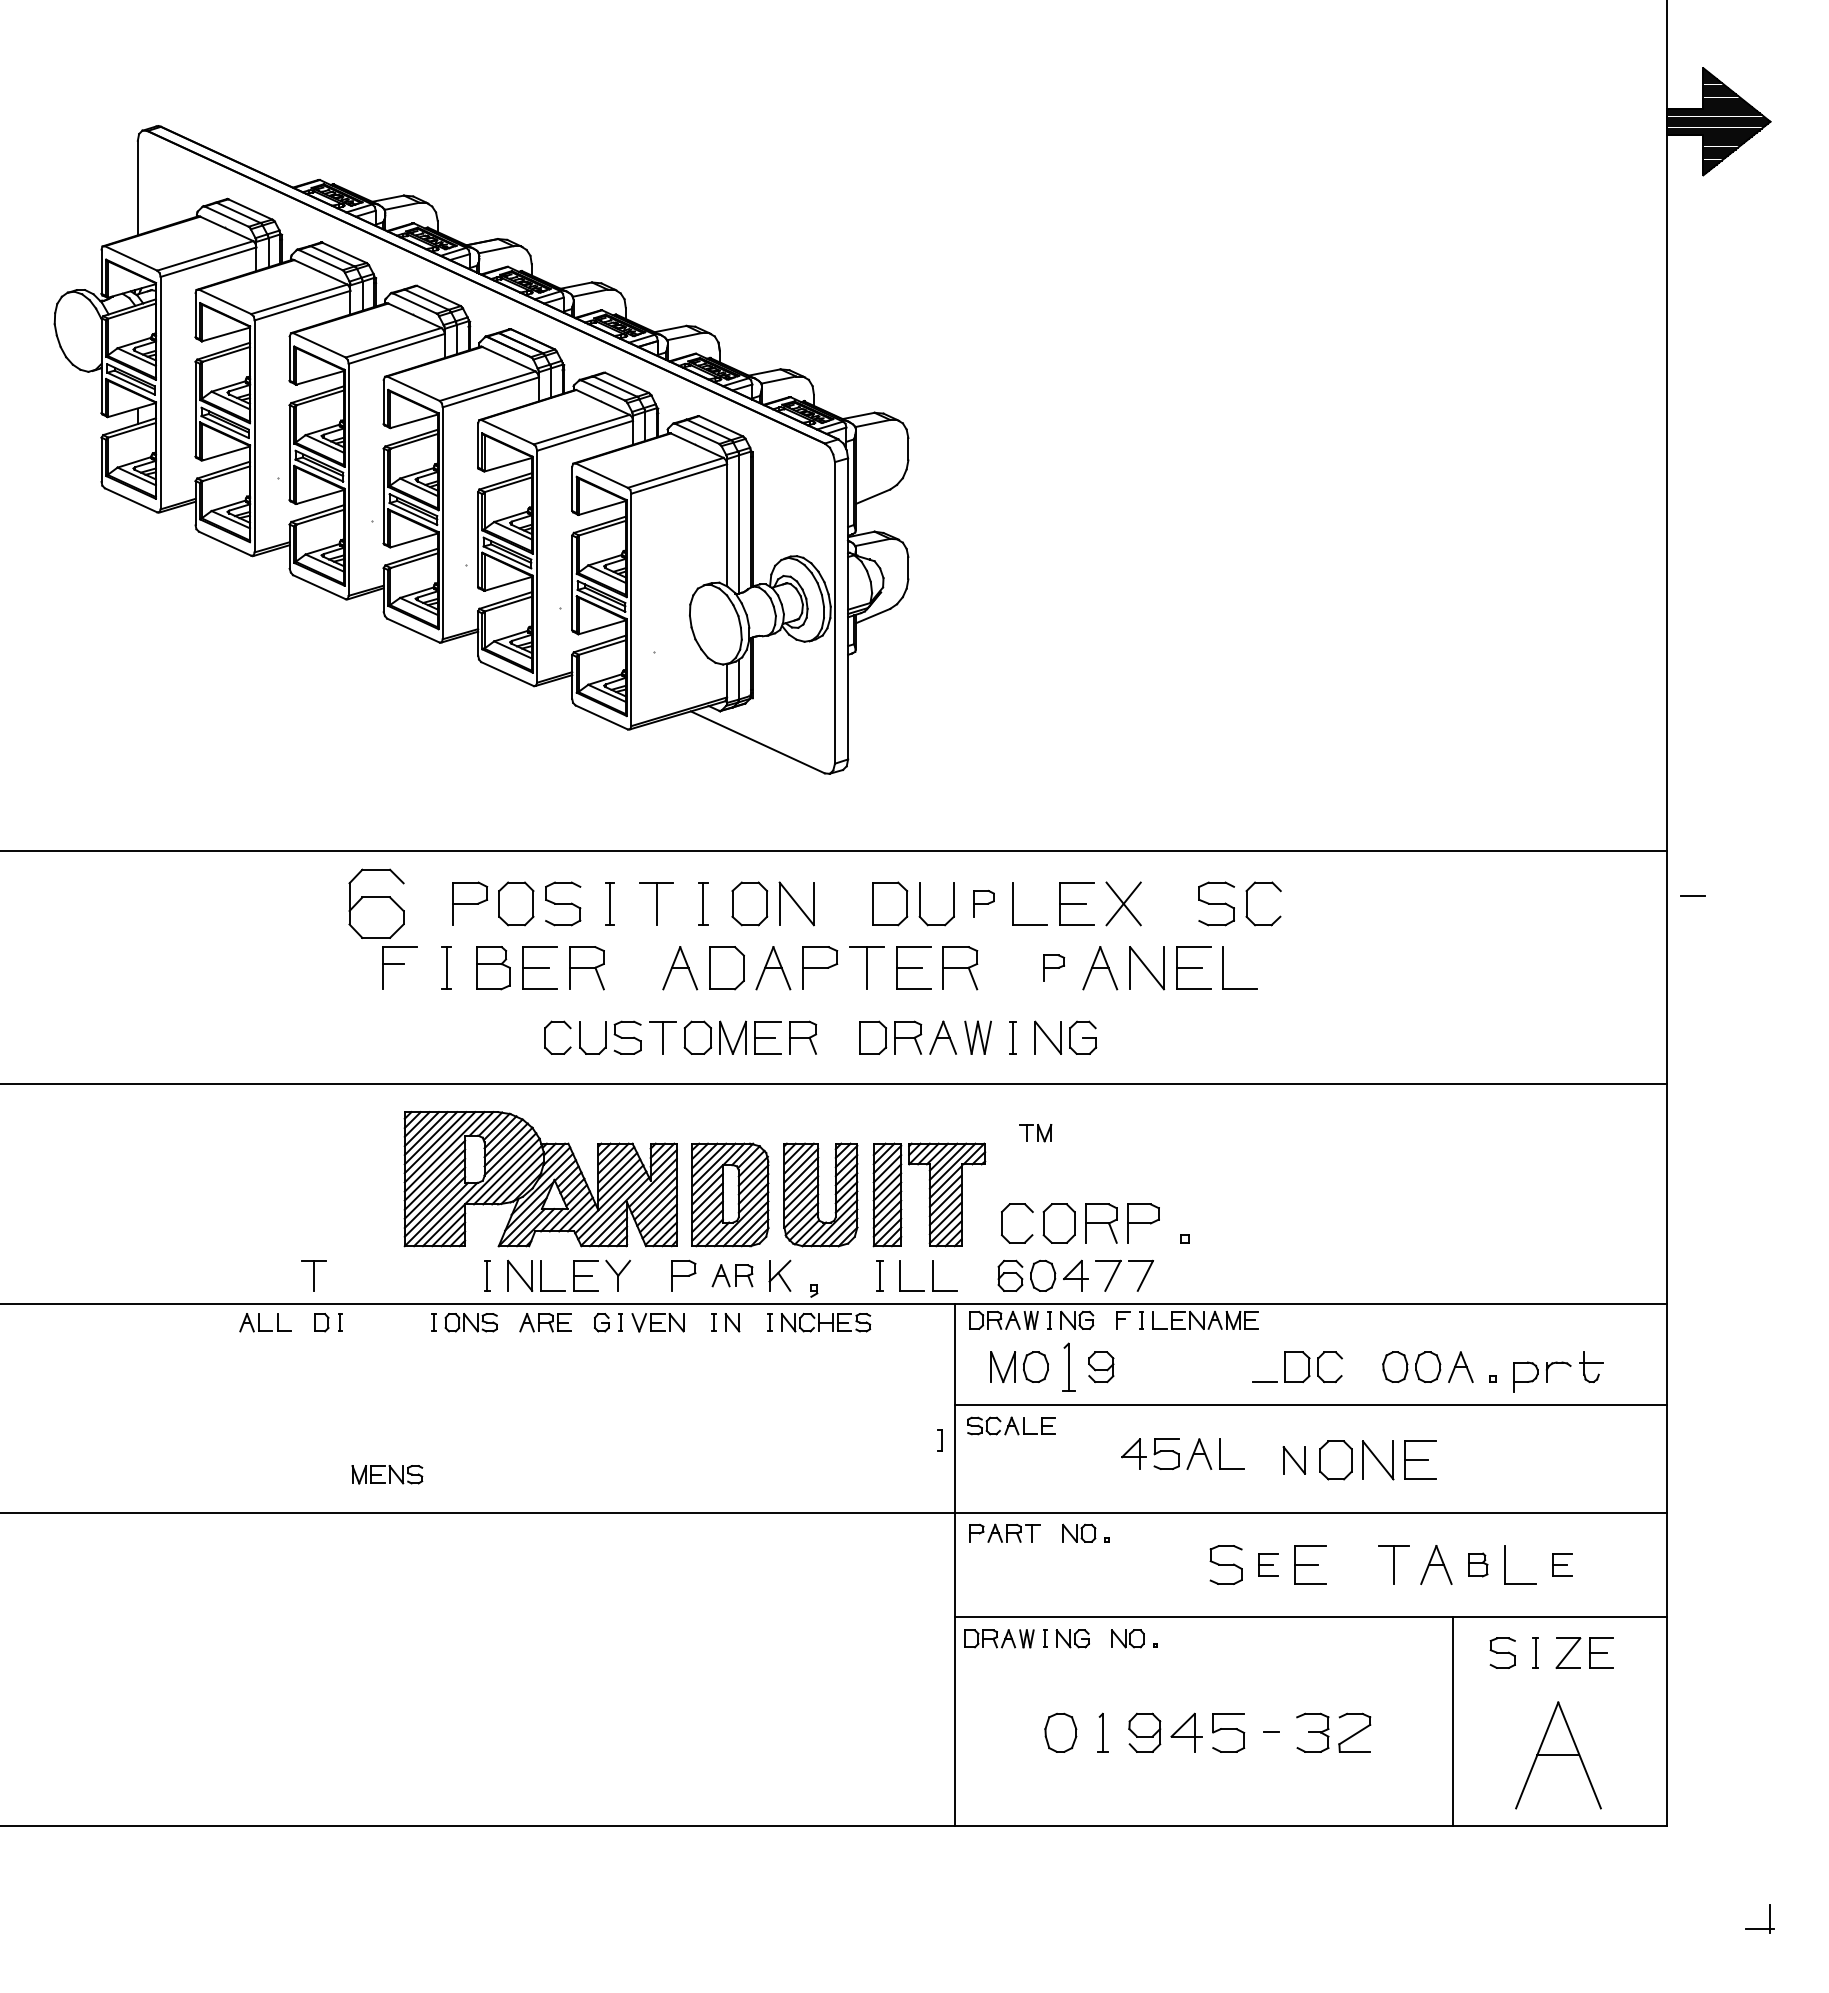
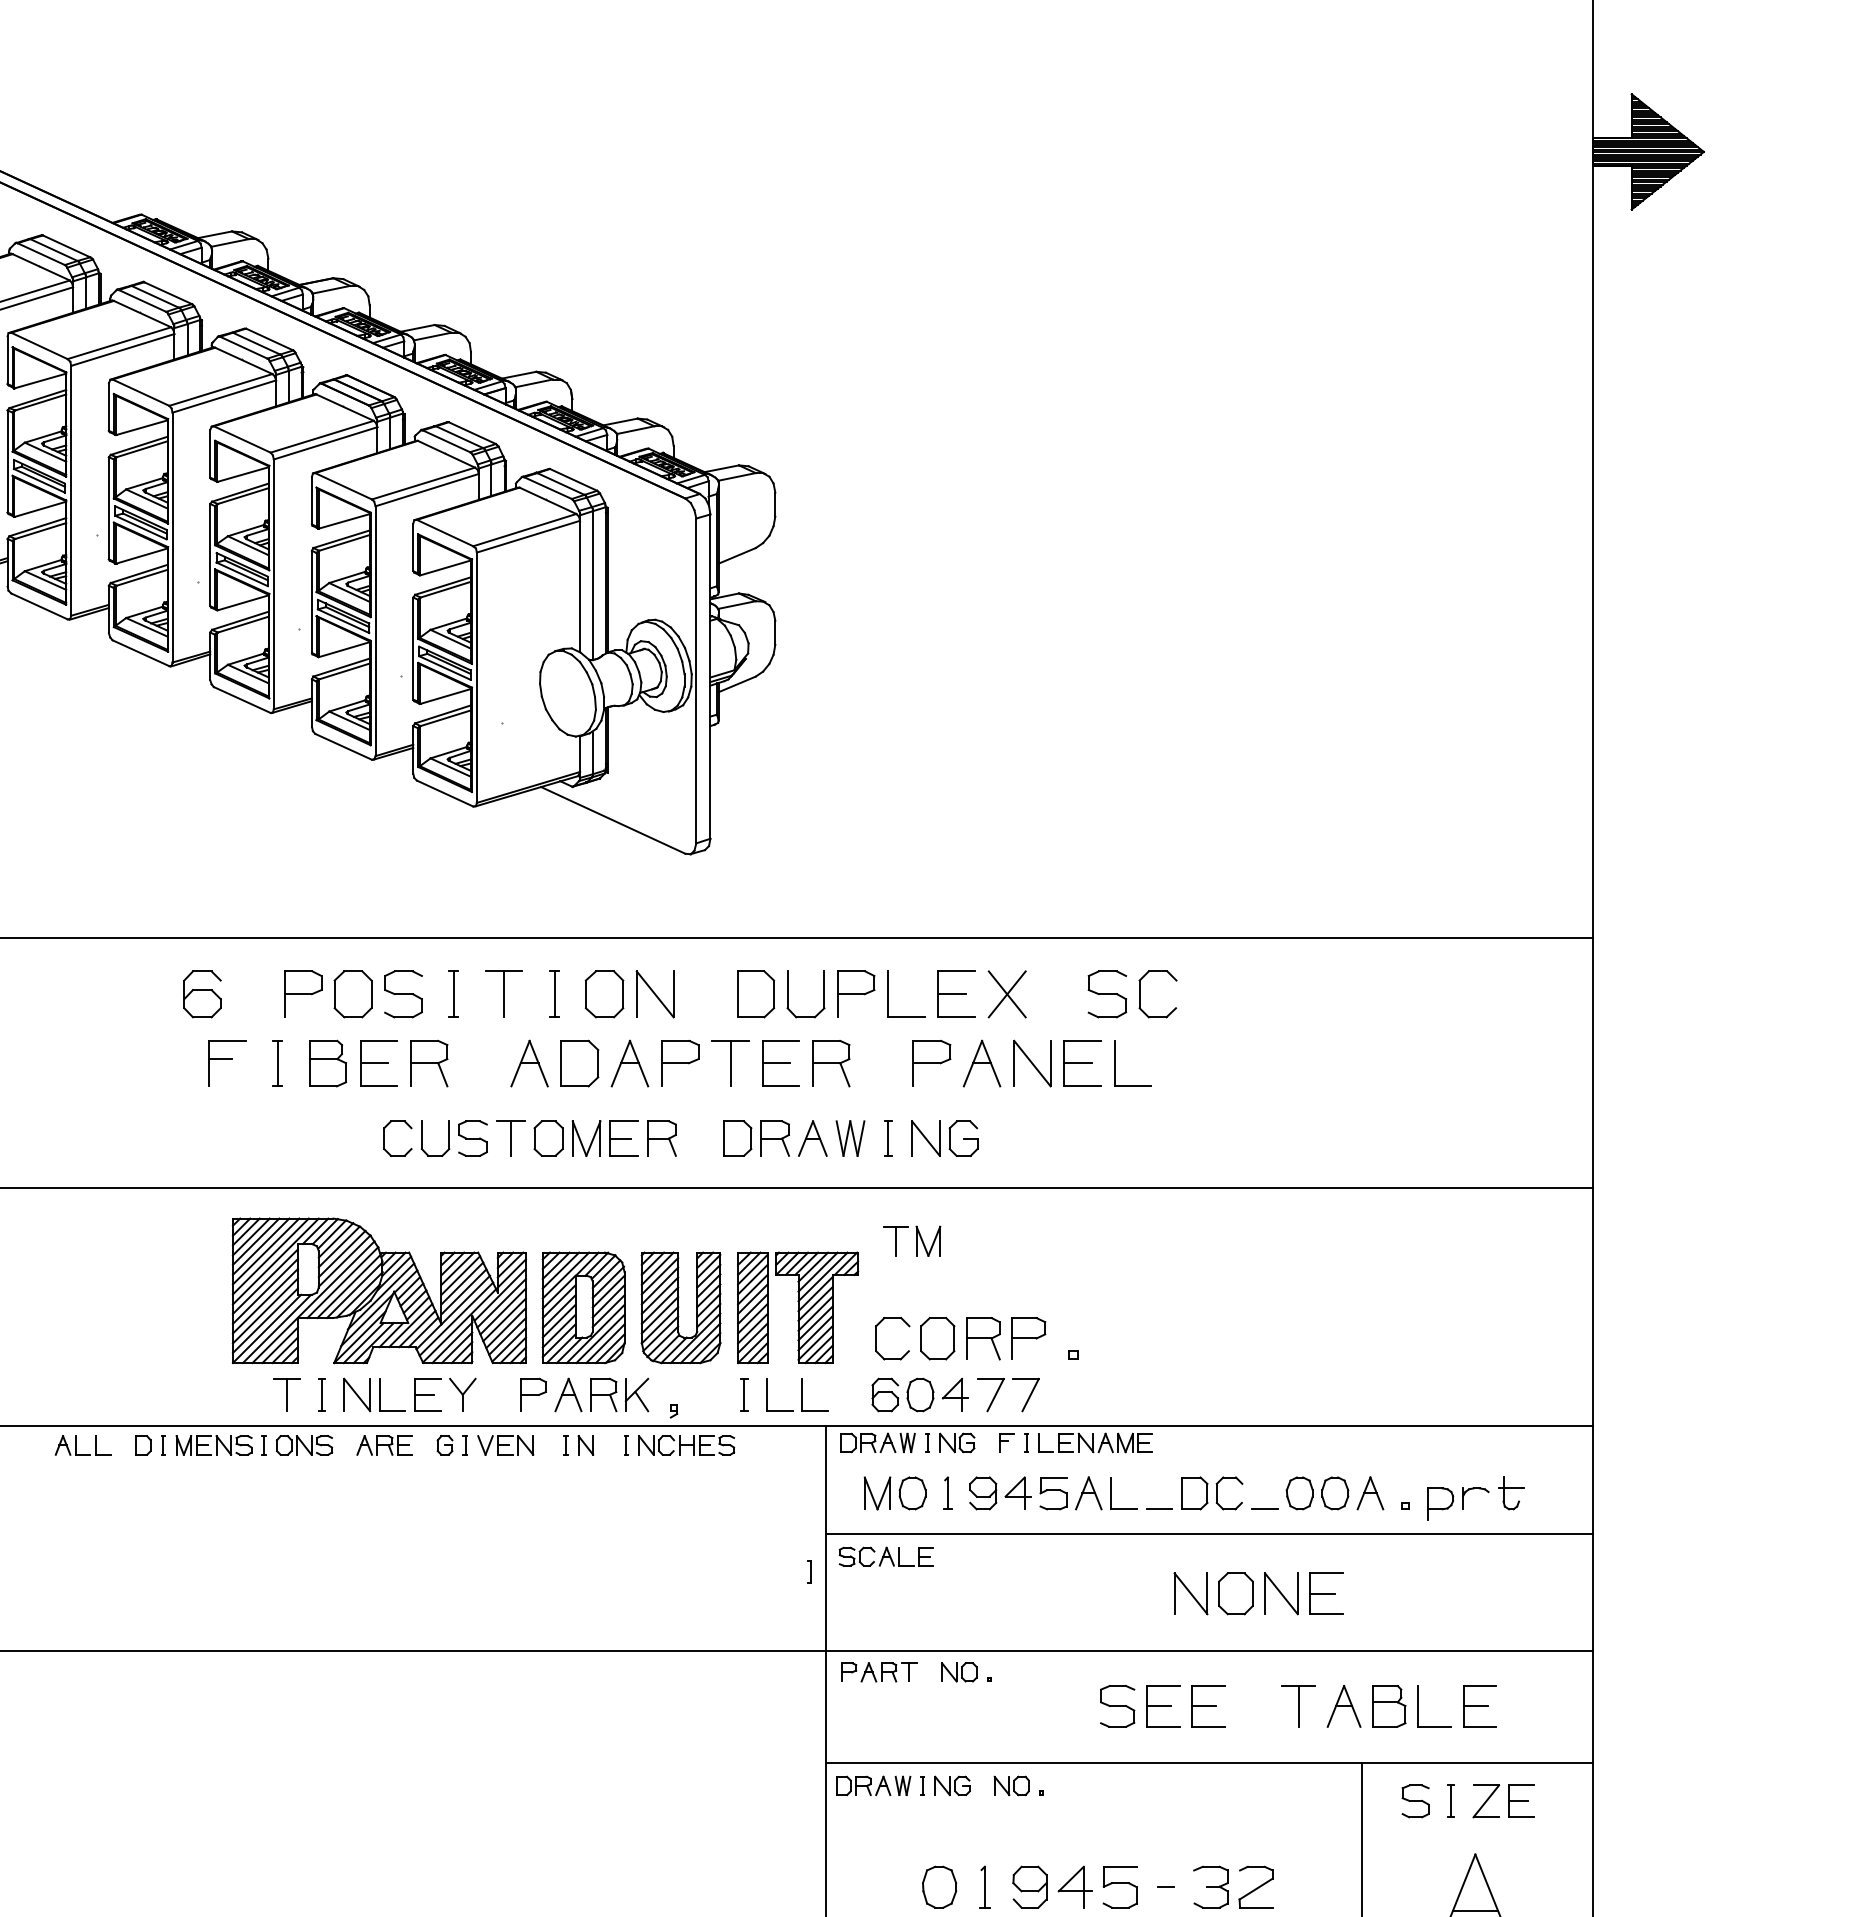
line: (1692, 895) -> (1264, 1508), moved
part: (376, 903) -> (202, 993), size x0.62
part: (983, 903) -> (856, 993), size x1.67
part: (1053, 967) -> (931, 1062), size x1.67
part: (1035, 1132) -> (912, 1240), size x1.67
part: (313, 1275) -> (286, 1394), moved
part: (732, 1275) -> (585, 1394), size x1.43
part: (1068, 1366) -> (947, 1492), size x0.62
part: (1182, 1453) -> (1070, 1492), moved
part: (1294, 1460) -> (1191, 1593), size x1.43
part: (387, 1474) -> (214, 1445), moved
part: (1268, 1564) -> (1163, 1705), size x1.67
part: (1478, 1564) -> (1389, 1705), size x1.67
part: (1562, 1564) -> (1479, 1705), size x1.67

